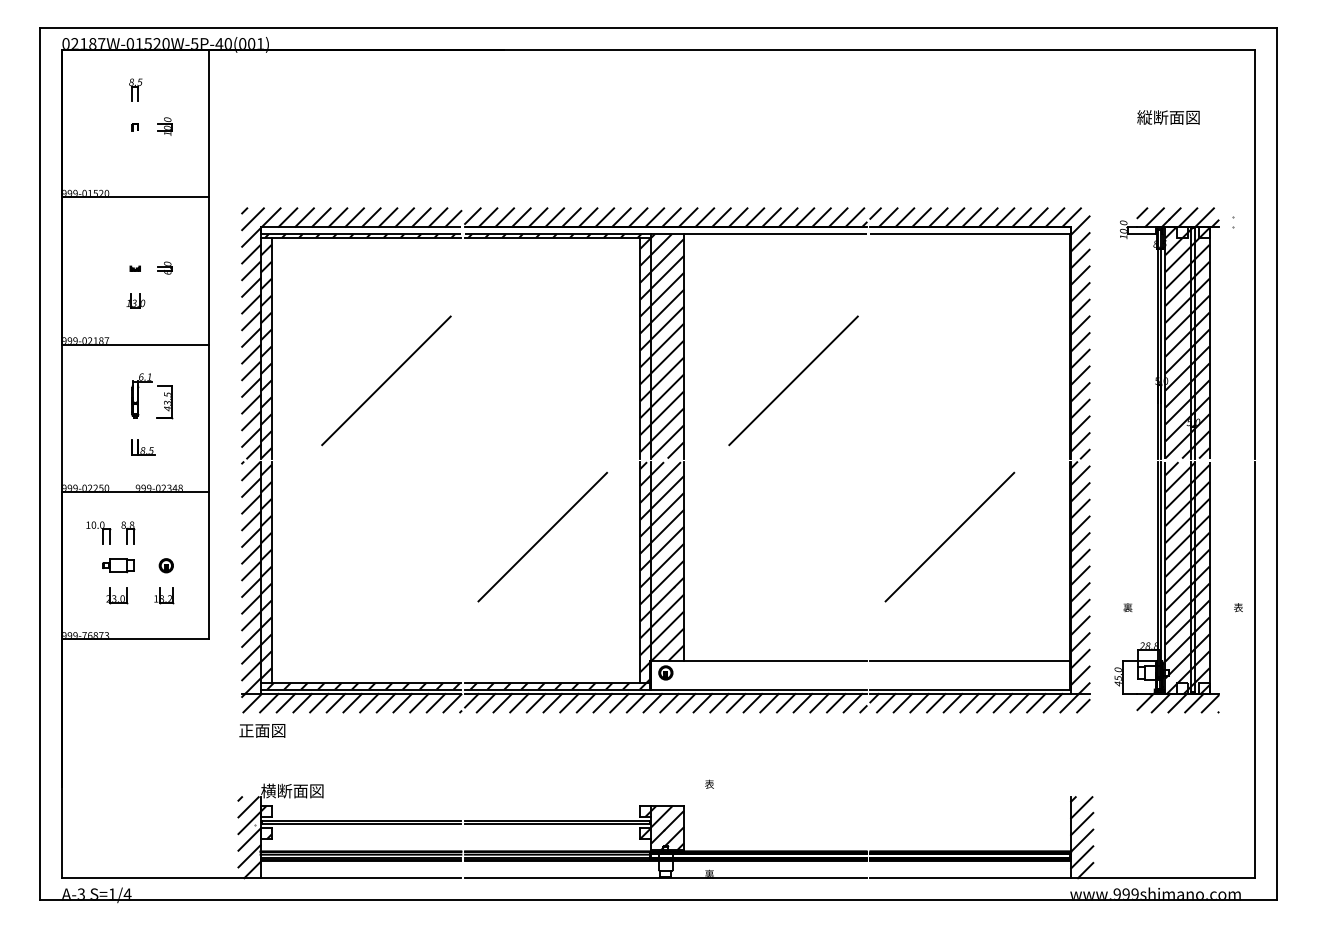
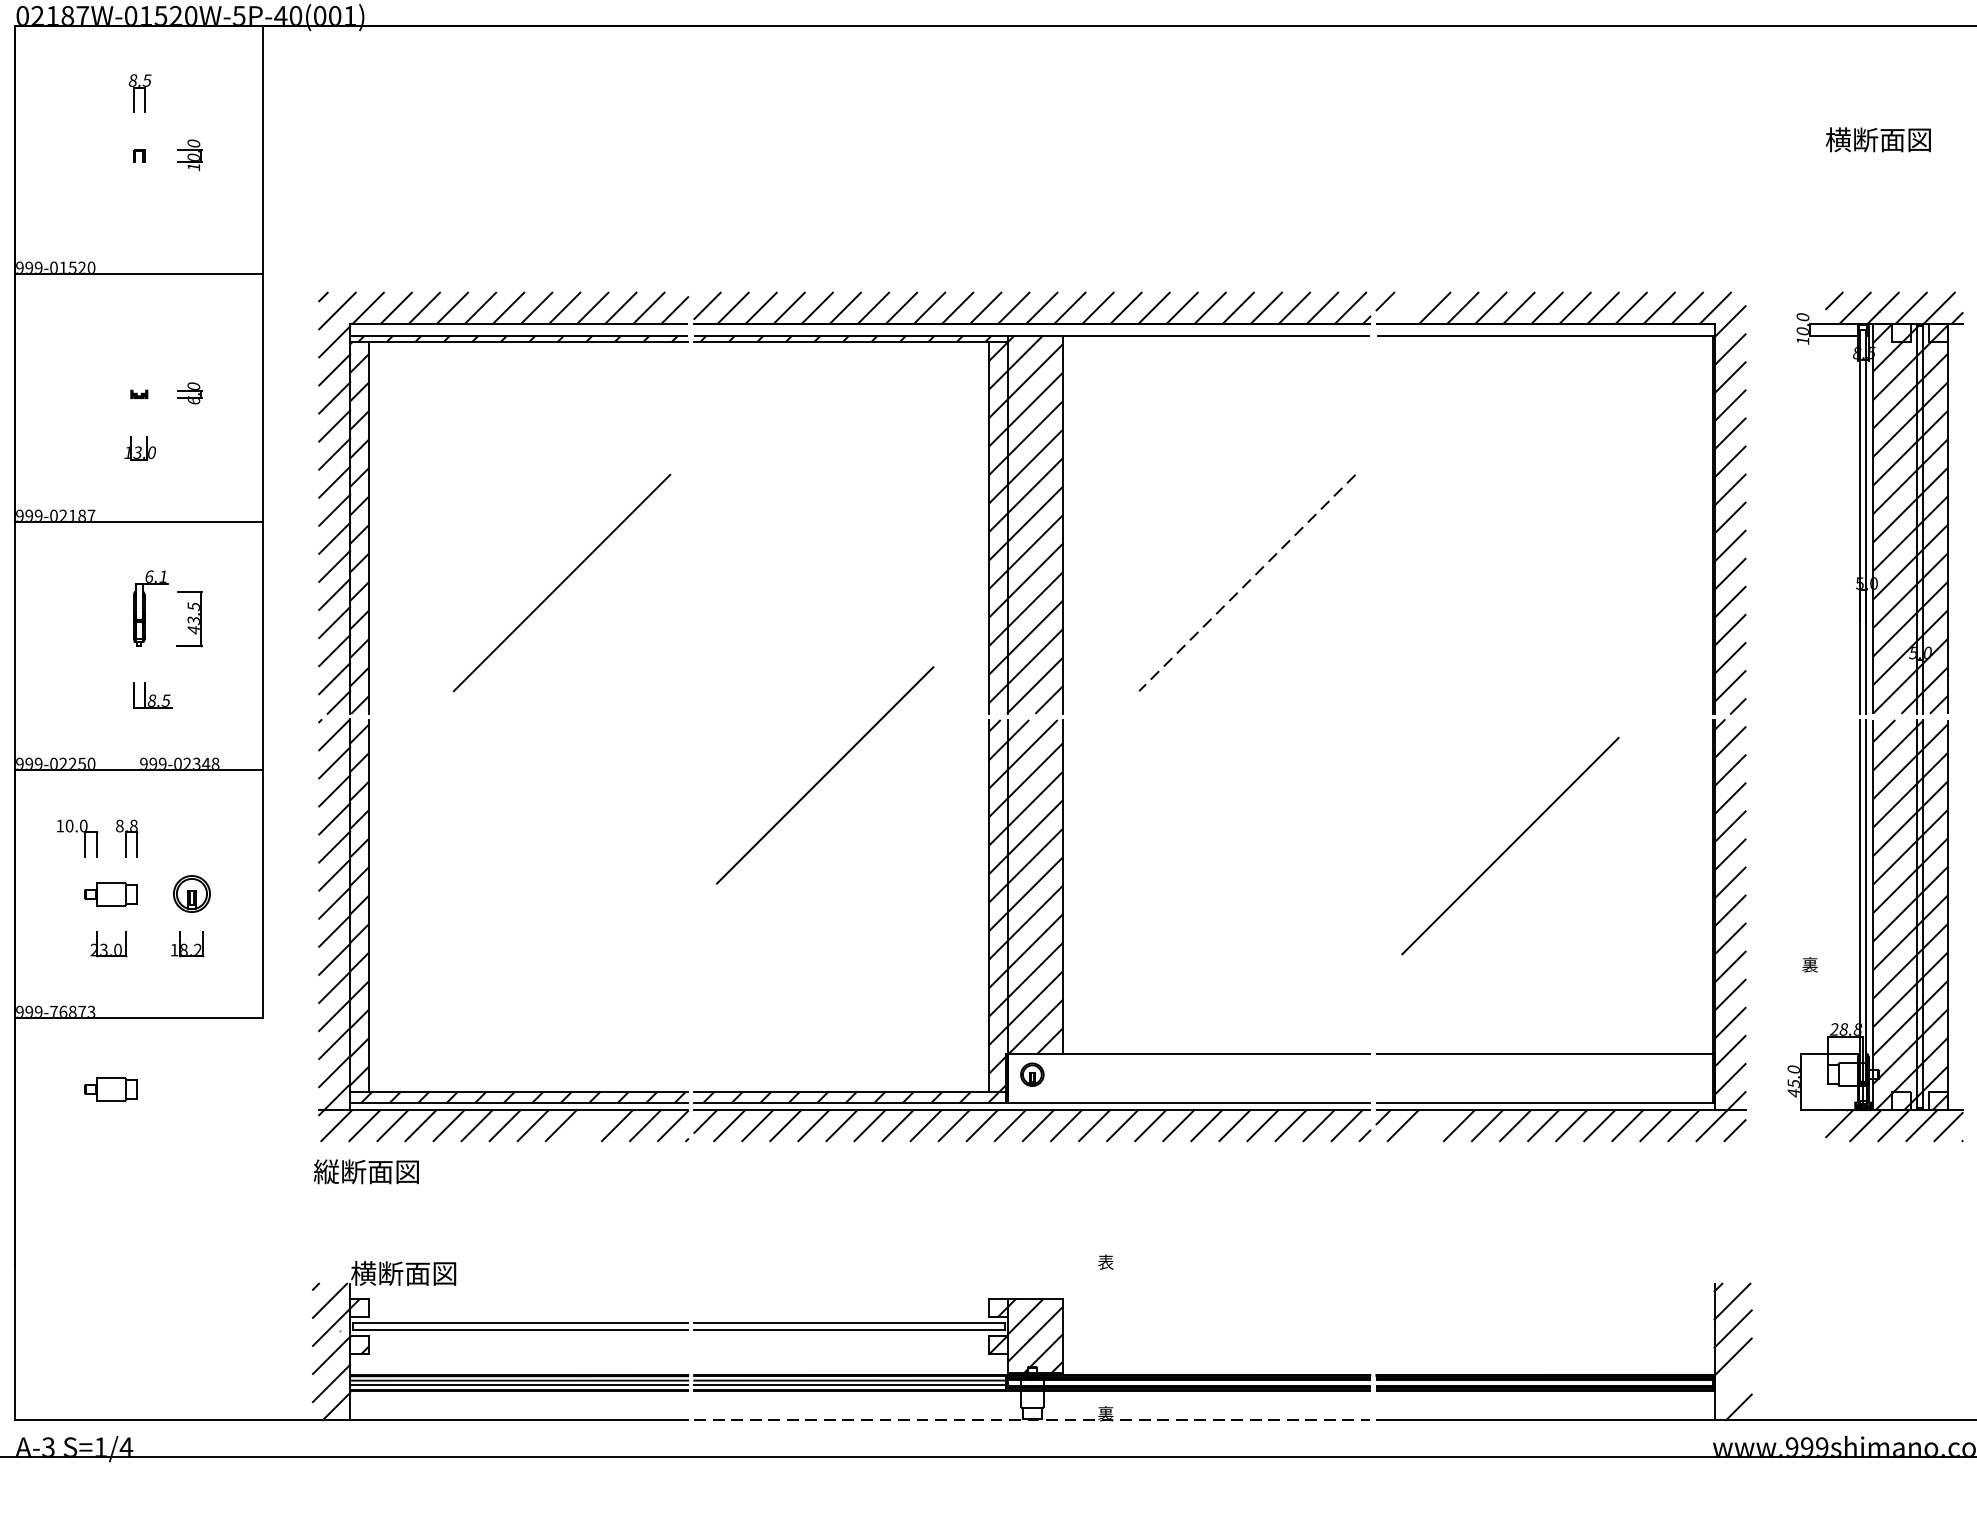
text: (1144, 117) -> (1837, 139), 縦断面図 -> 横断面図
line: (888, 217) -> (1407, 308), removed
line: (793, 380) -> (1247, 582), solid -> dashed
line: (542, 536) -> (824, 774), moved
part: (165, 565) -> (190, 893), size x1.6
part: (118, 681) -> (111, 1089), added
line: (402, 702) -> (589, 1124), removed
line: (902, 702) -> (1430, 1124), removed
text: (270, 730) -> (366, 1171), 正面図 -> 縦断面図
line: (1082, 857) -> (1733, 1385), removed
line: (665, 878) -> (1031, 1420), solid -> dashed

